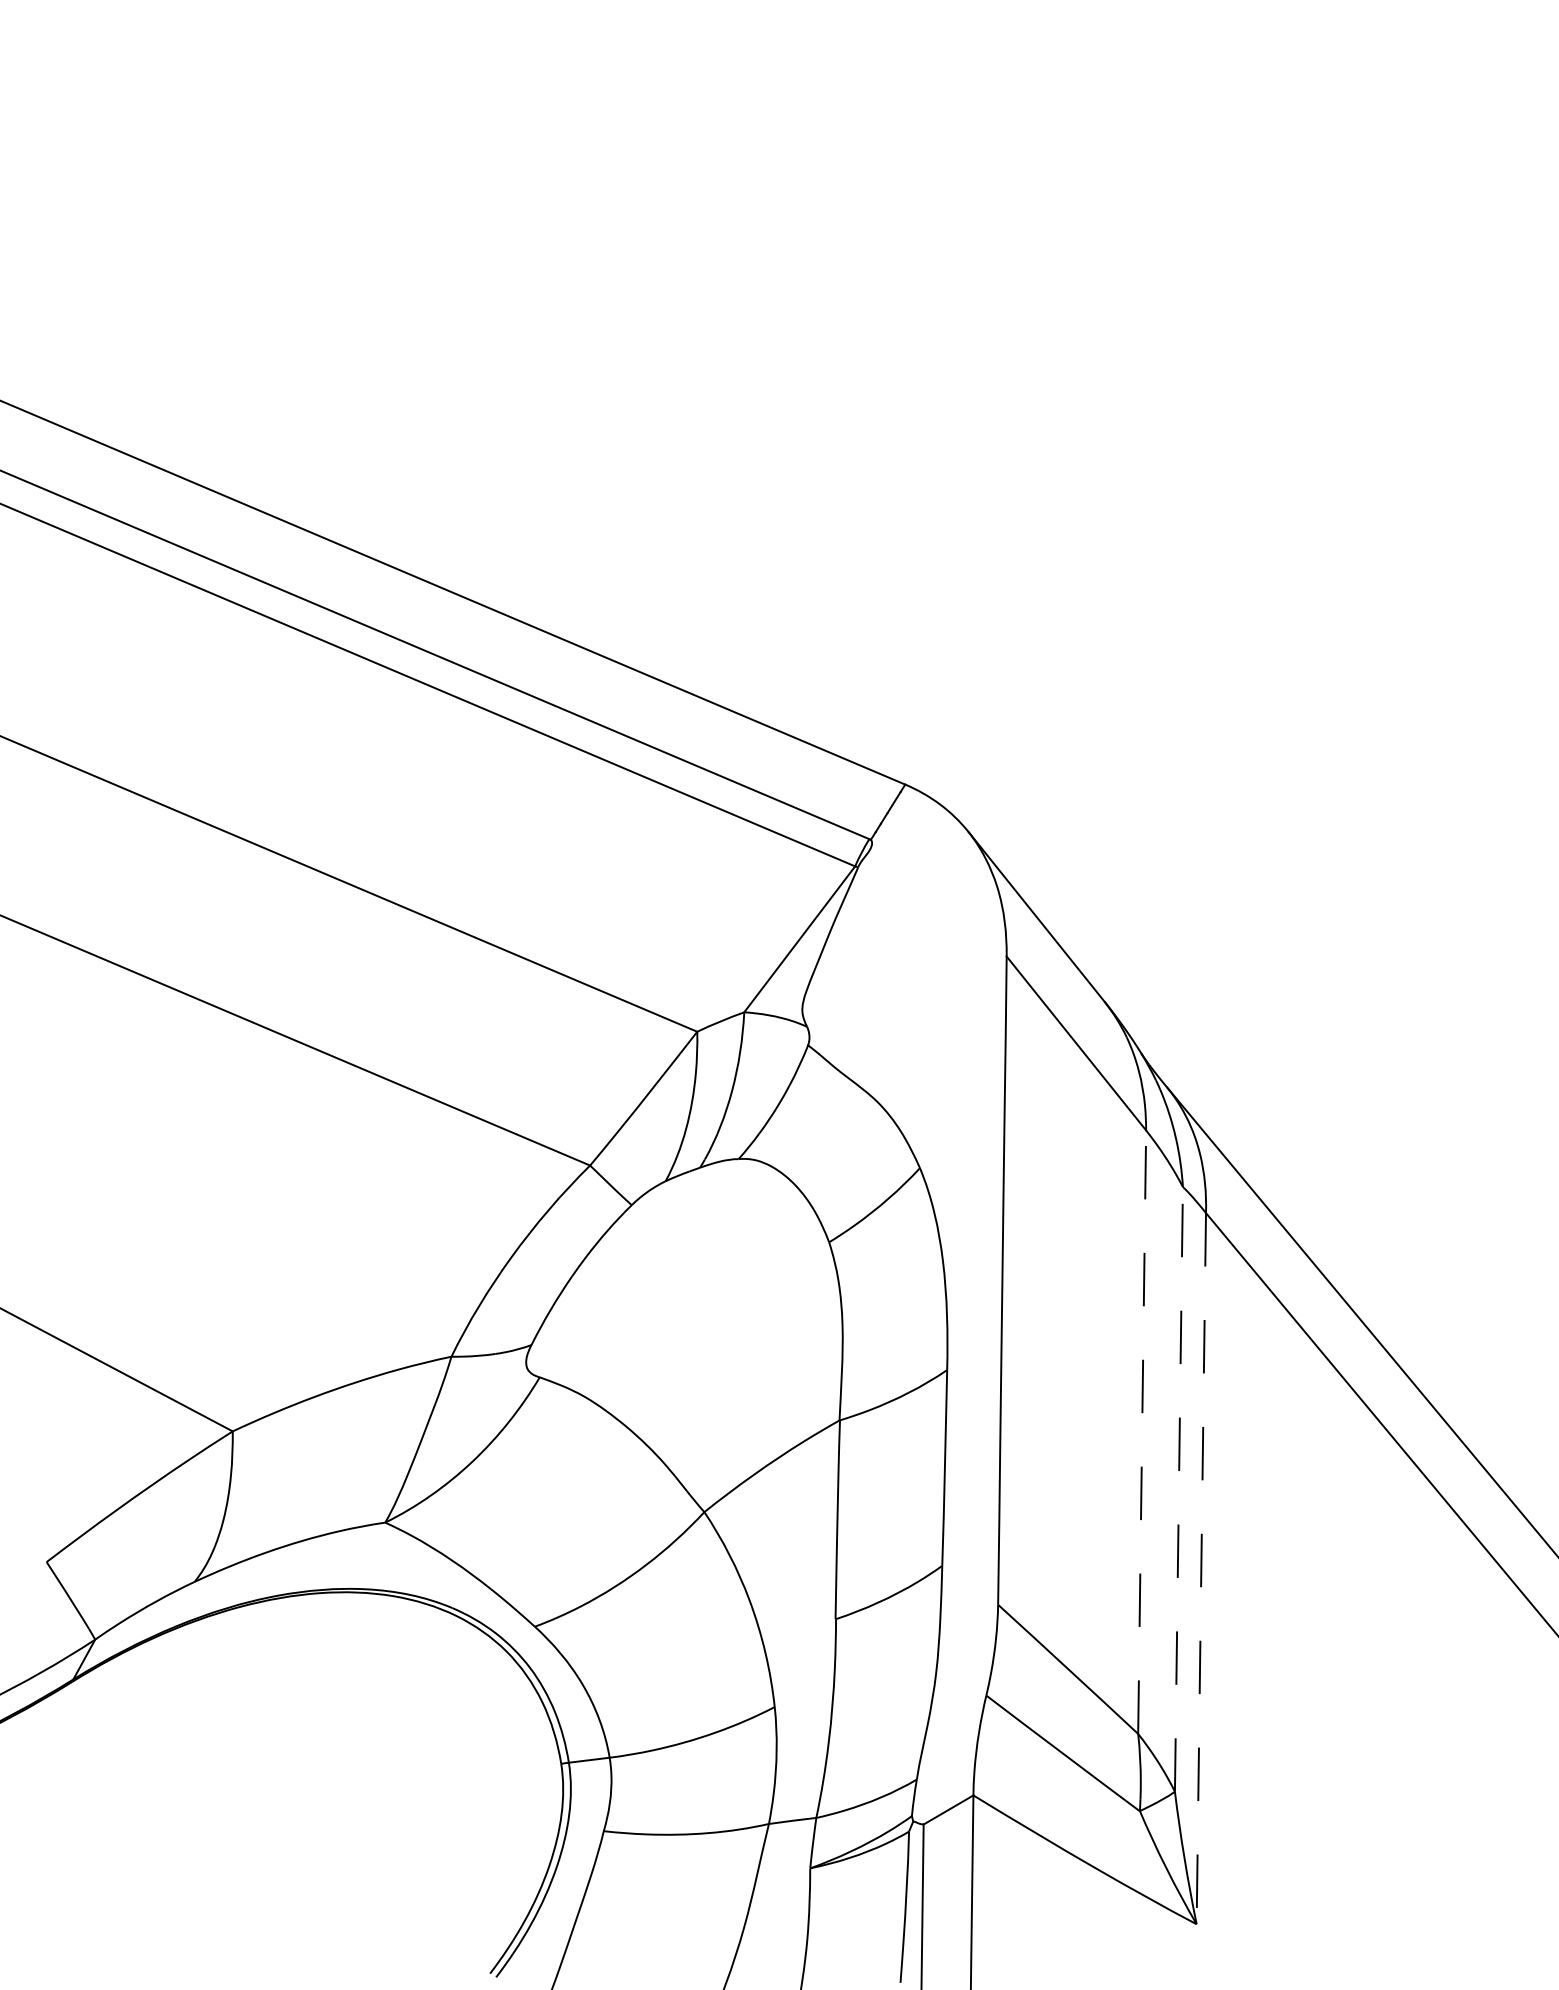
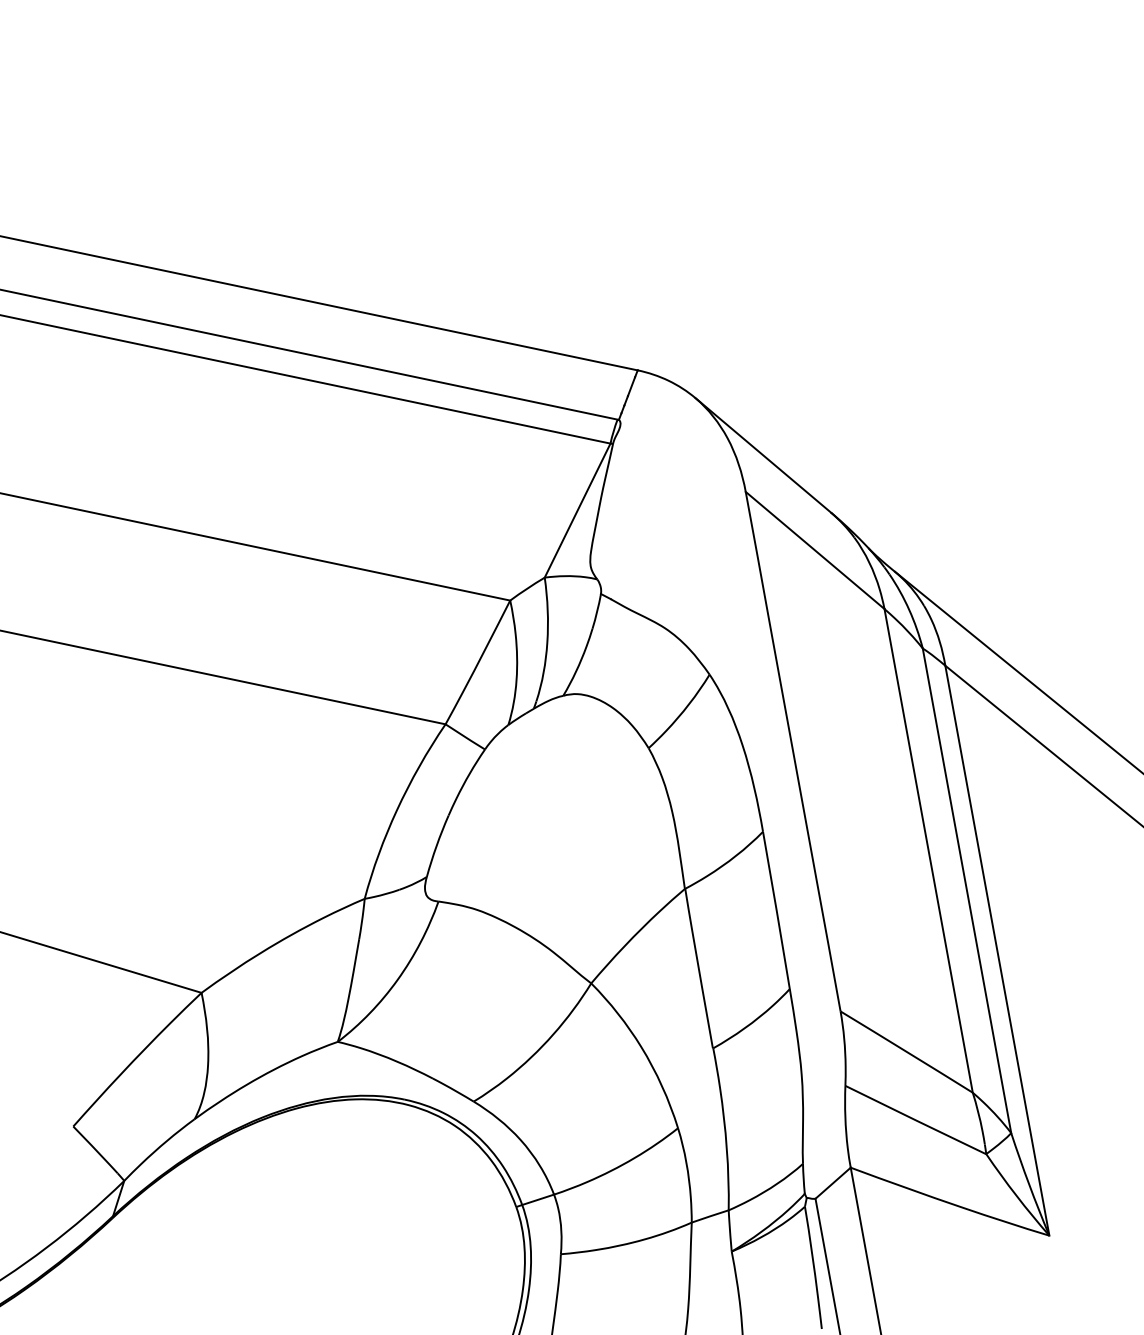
line: (1142, 1432) -> (928, 851), dashed -> solid
line: (1178, 1488) -> (966, 890), dashed -> solid
line: (1201, 1568) -> (997, 950), dashed -> solid

